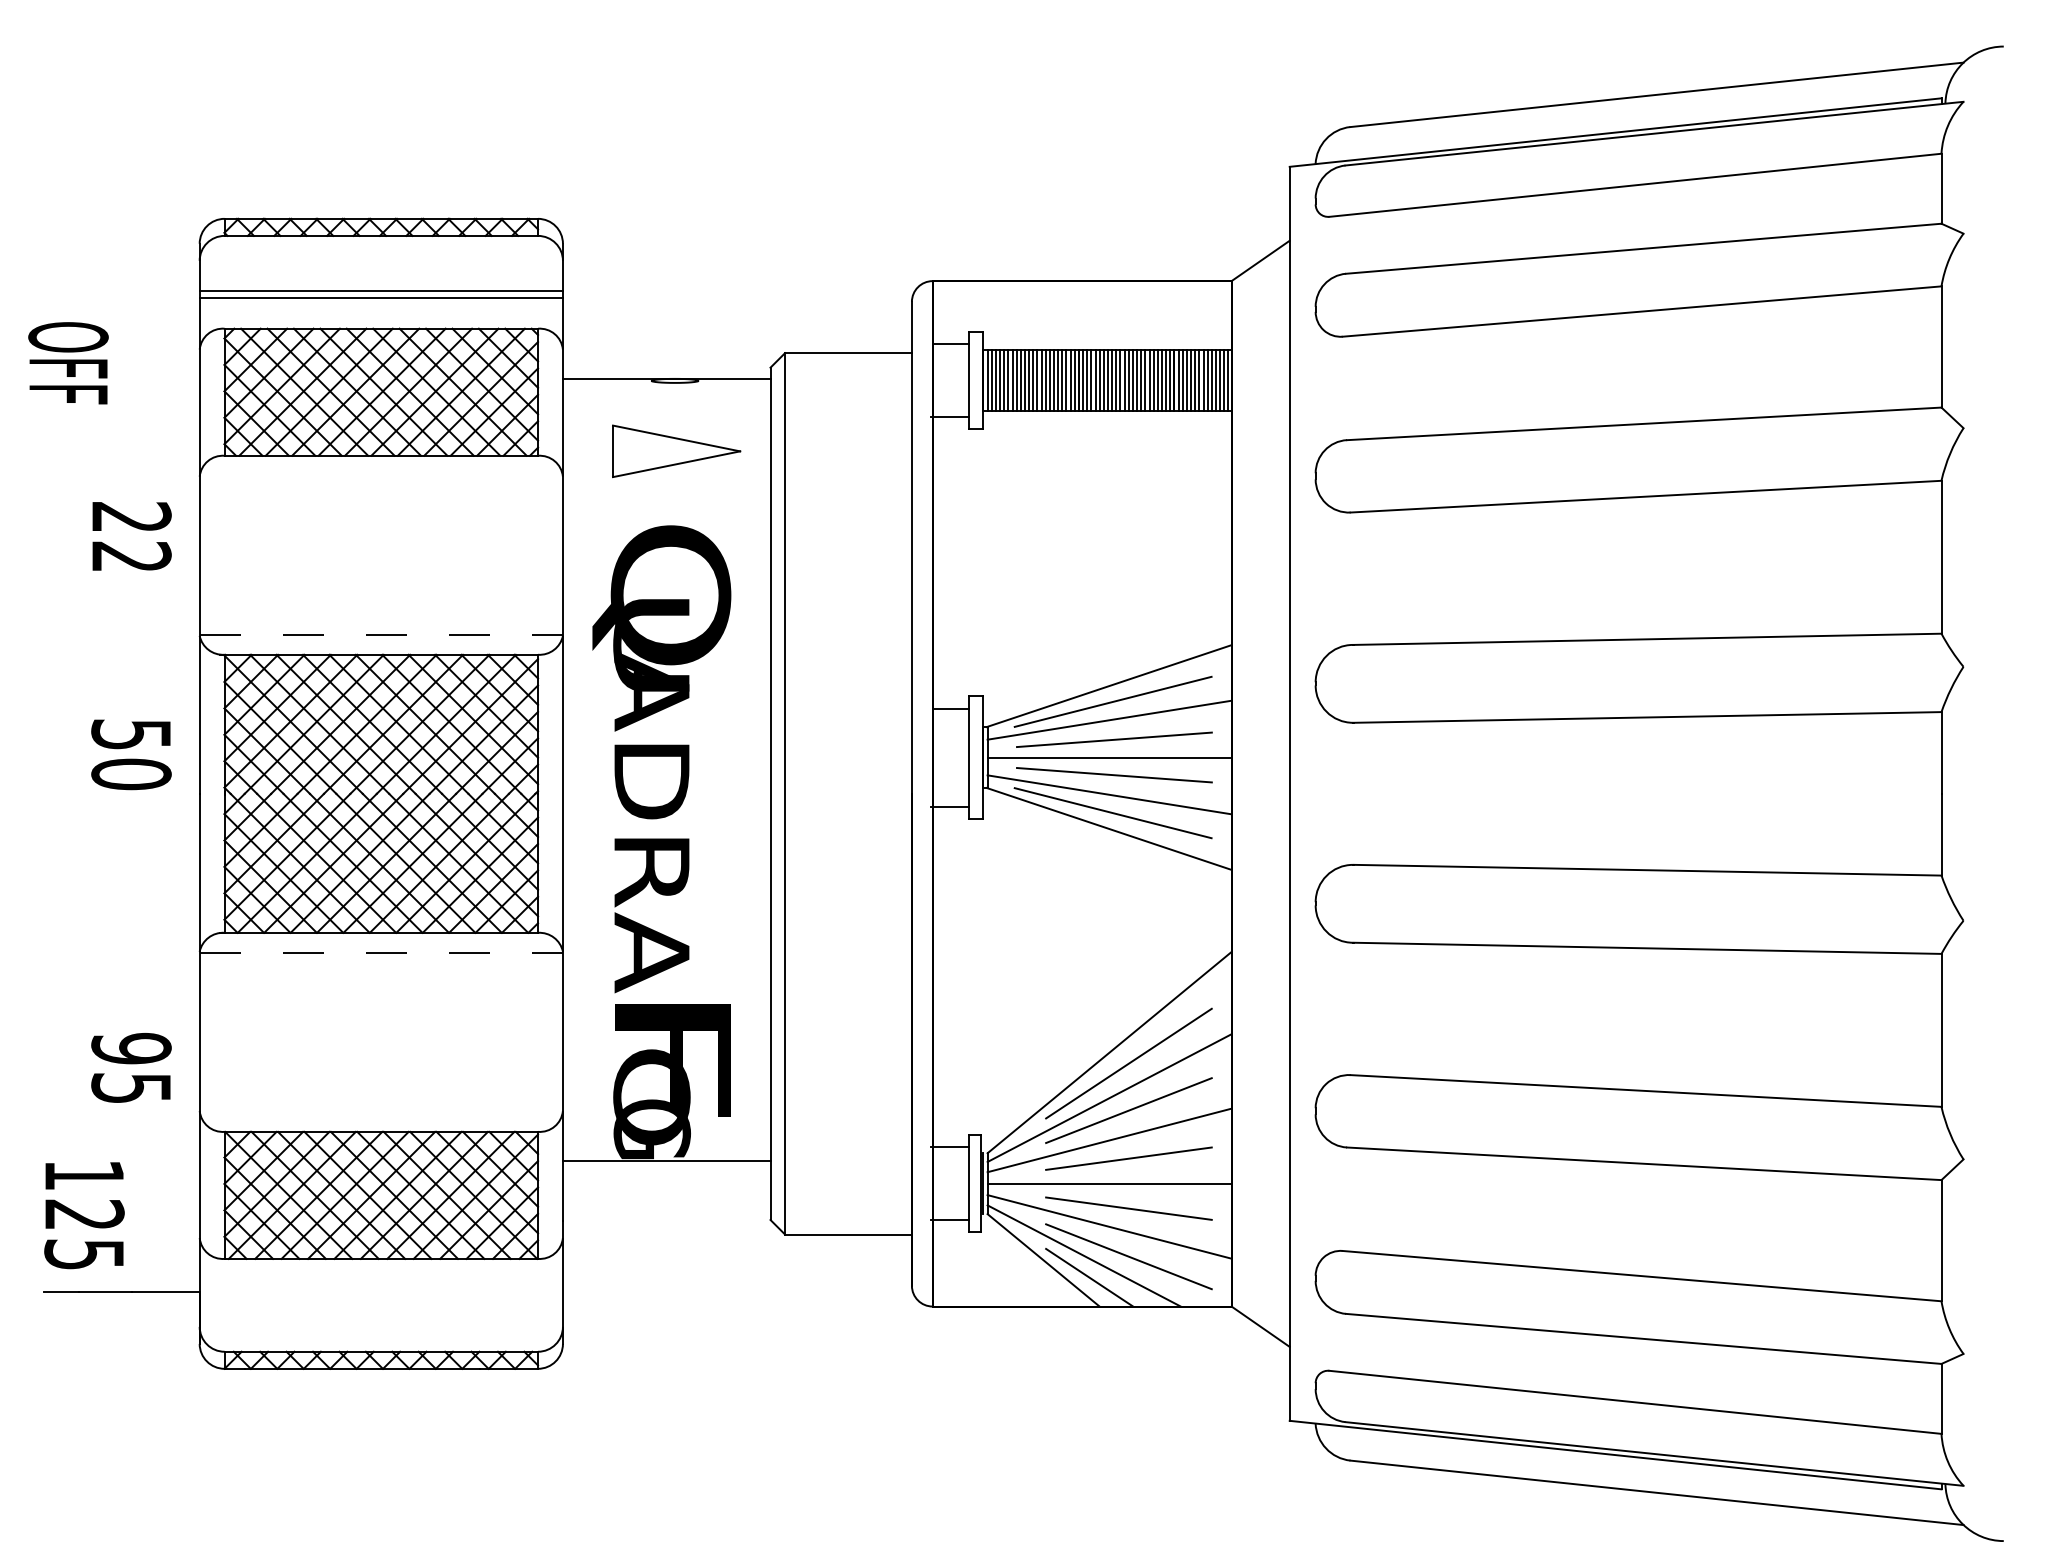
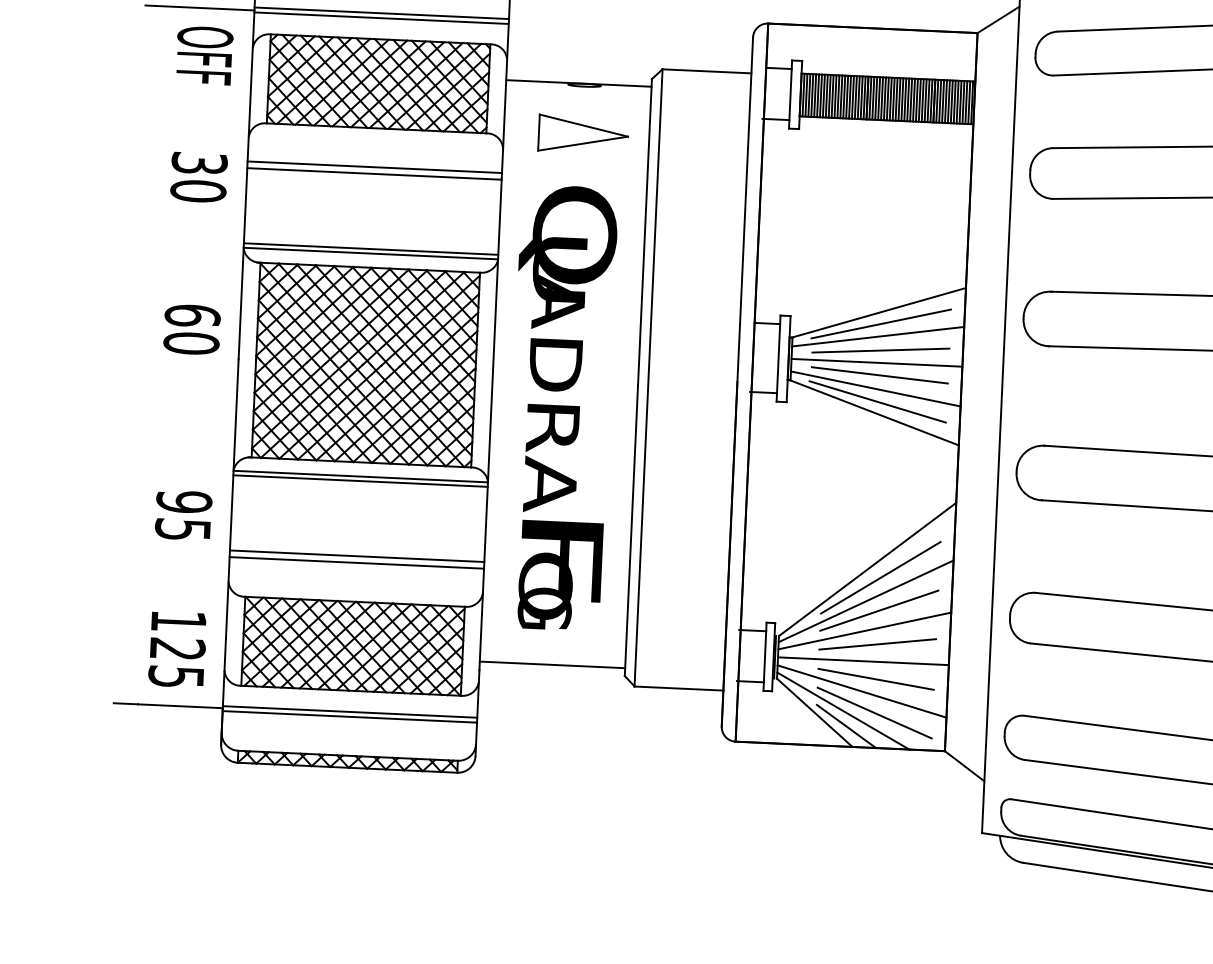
line: (121, 295) -> (199, 7), added
text: (68, 363) -> (204, 55), moved
line: (380, 511) -> (374, 167), added
line: (380, 520) -> (373, 173), added
text: (131, 537) -> (199, 177), 22 -> 30
line: (380, 628) -> (370, 249), added
line: (381, 634) -> (371, 253), dashed -> solid
text: (131, 734) -> (192, 315), 50 -> 60
line: (381, 953) -> (360, 476), dashed -> solid
line: (380, 959) -> (359, 481), added
line: (380, 1066) -> (356, 556), added
text: (131, 1067) -> (183, 515), moved
line: (380, 1076) -> (356, 563), added
line: (666, 1160) -> (552, 664), moved
text: (84, 1215) -> (177, 649), moved
line: (380, 1289) -> (349, 712), added
line: (380, 1296) -> (349, 717), added

